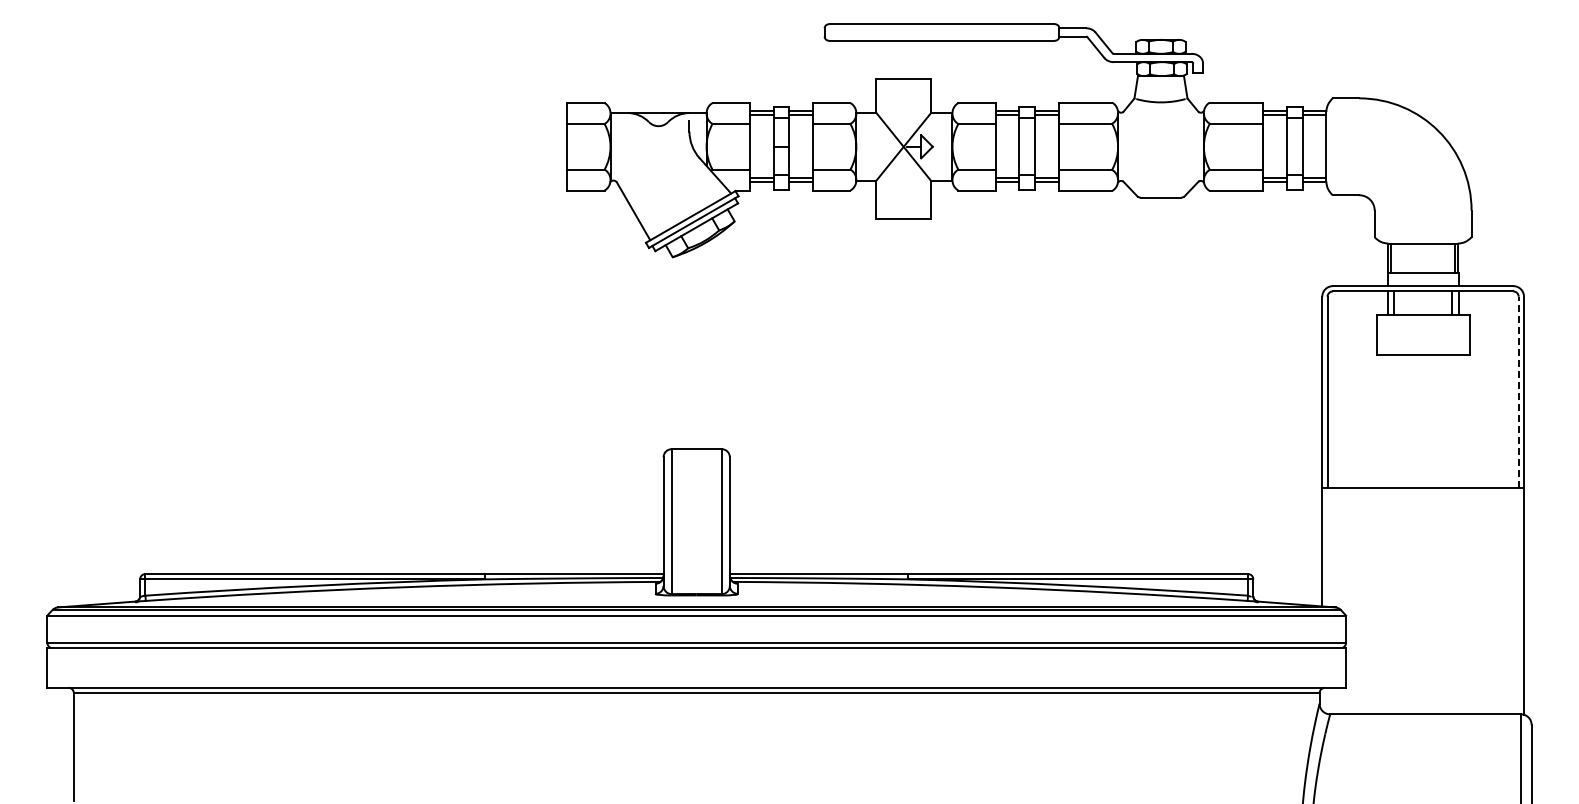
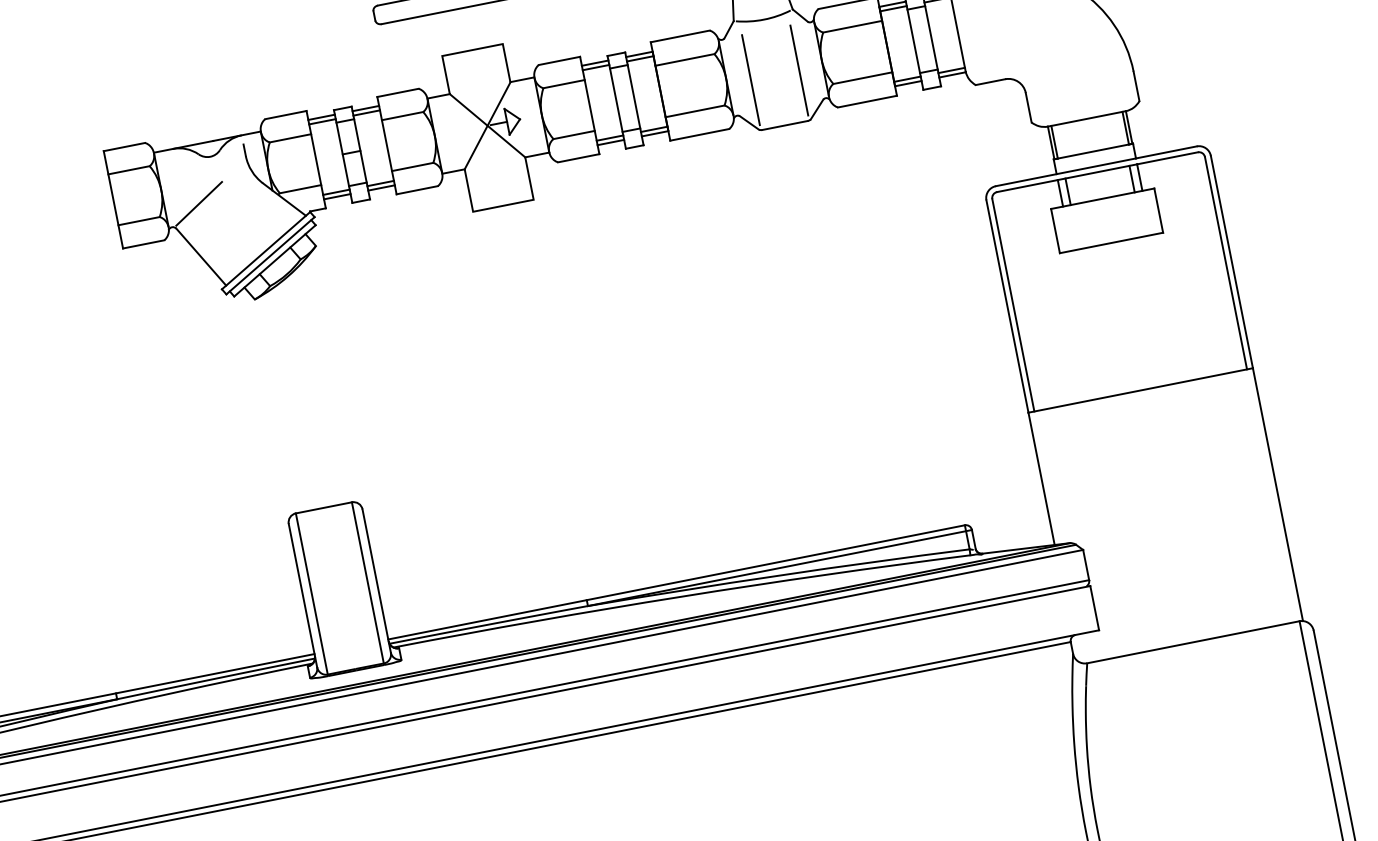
line: (1139, 152) -> (751, 80), added
line: (1182, 152) -> (799, 70), added
line: (640, 164) -> (198, 203), added
line: (1518, 391) -> (1225, 262), dashed -> solid

